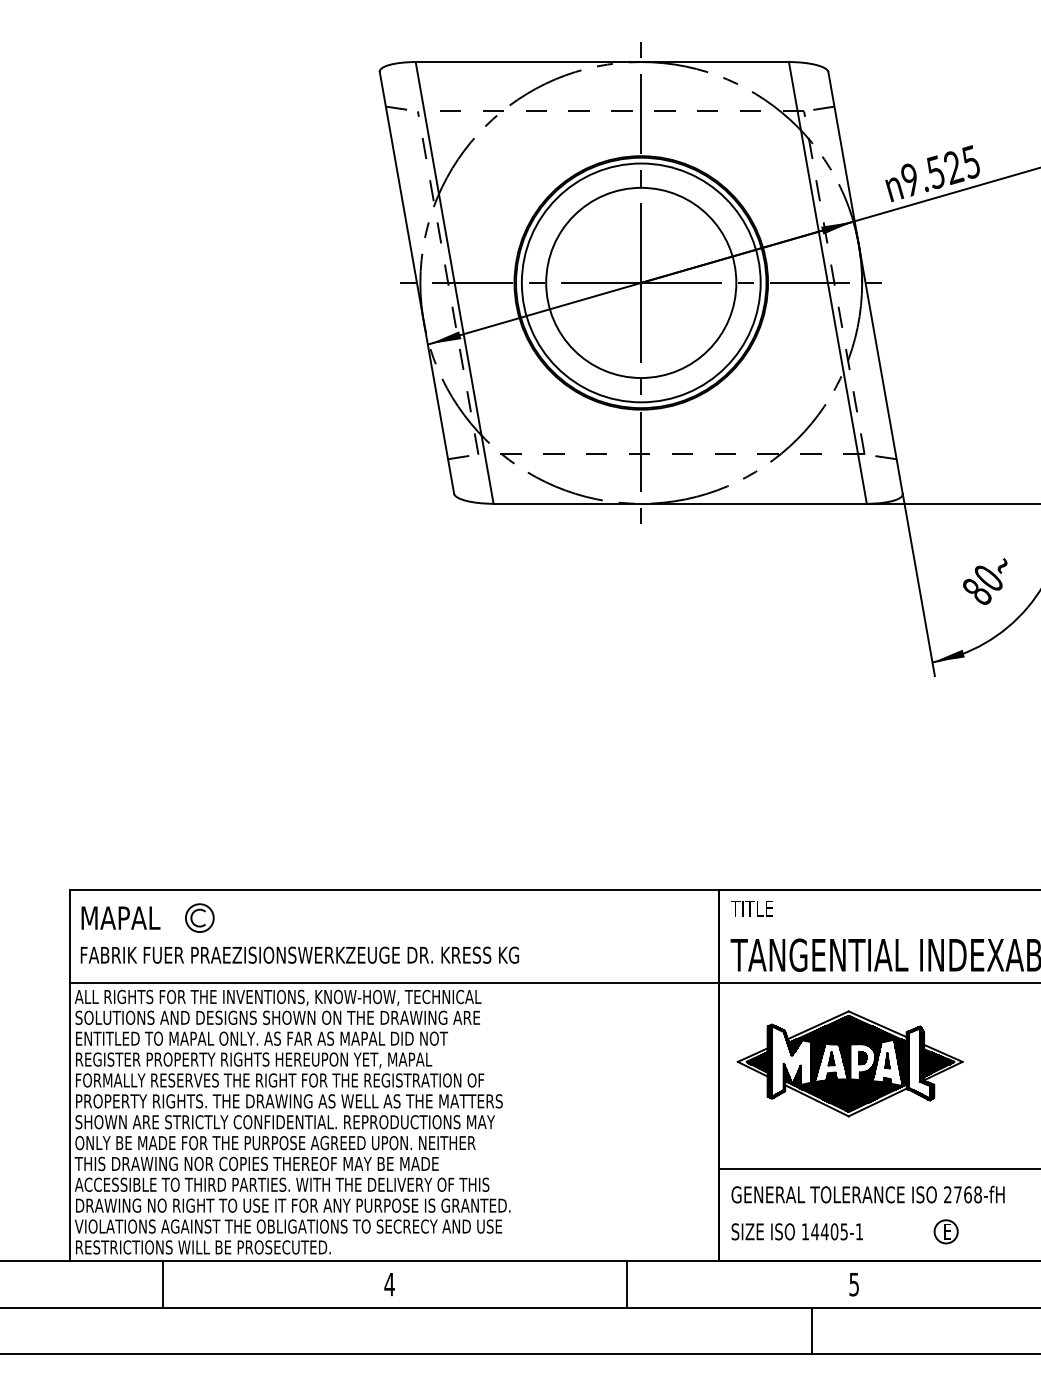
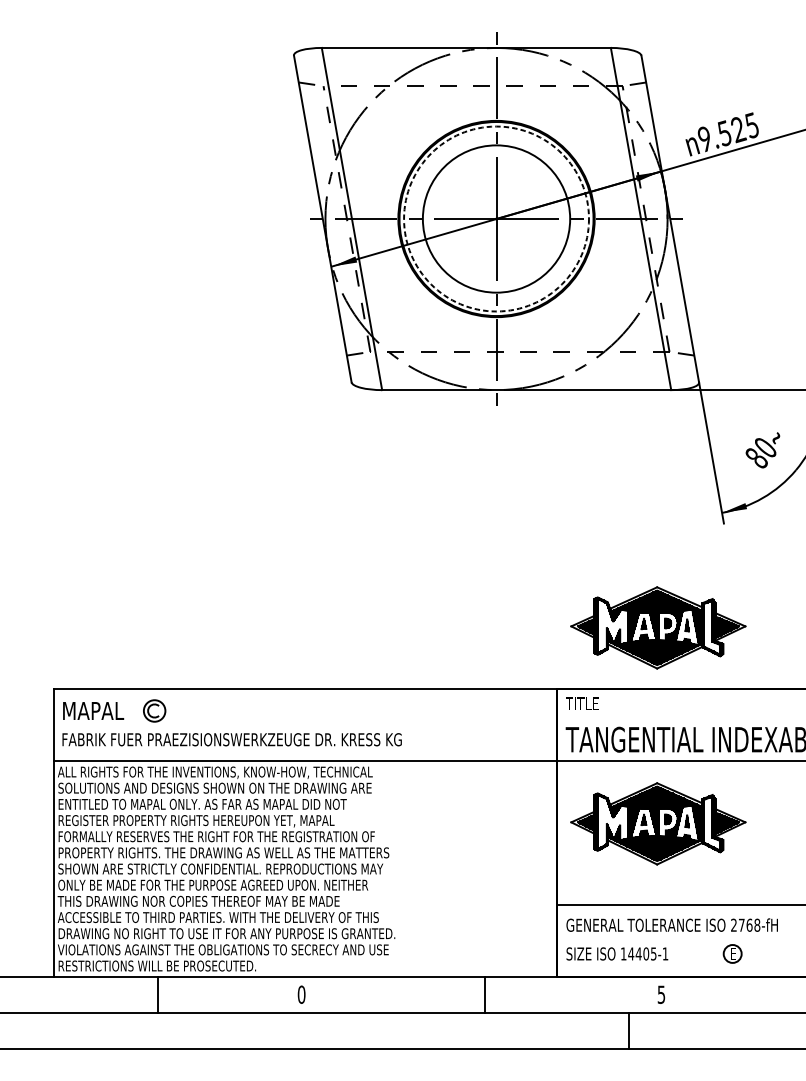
circle: (640, 282) -> (495, 218), solid -> dashed
part: (849, 810) -> (657, 627), added
line: (162, 1284) -> (157, 994), moved
text: (389, 1284) -> (301, 994), 4 -> 0

